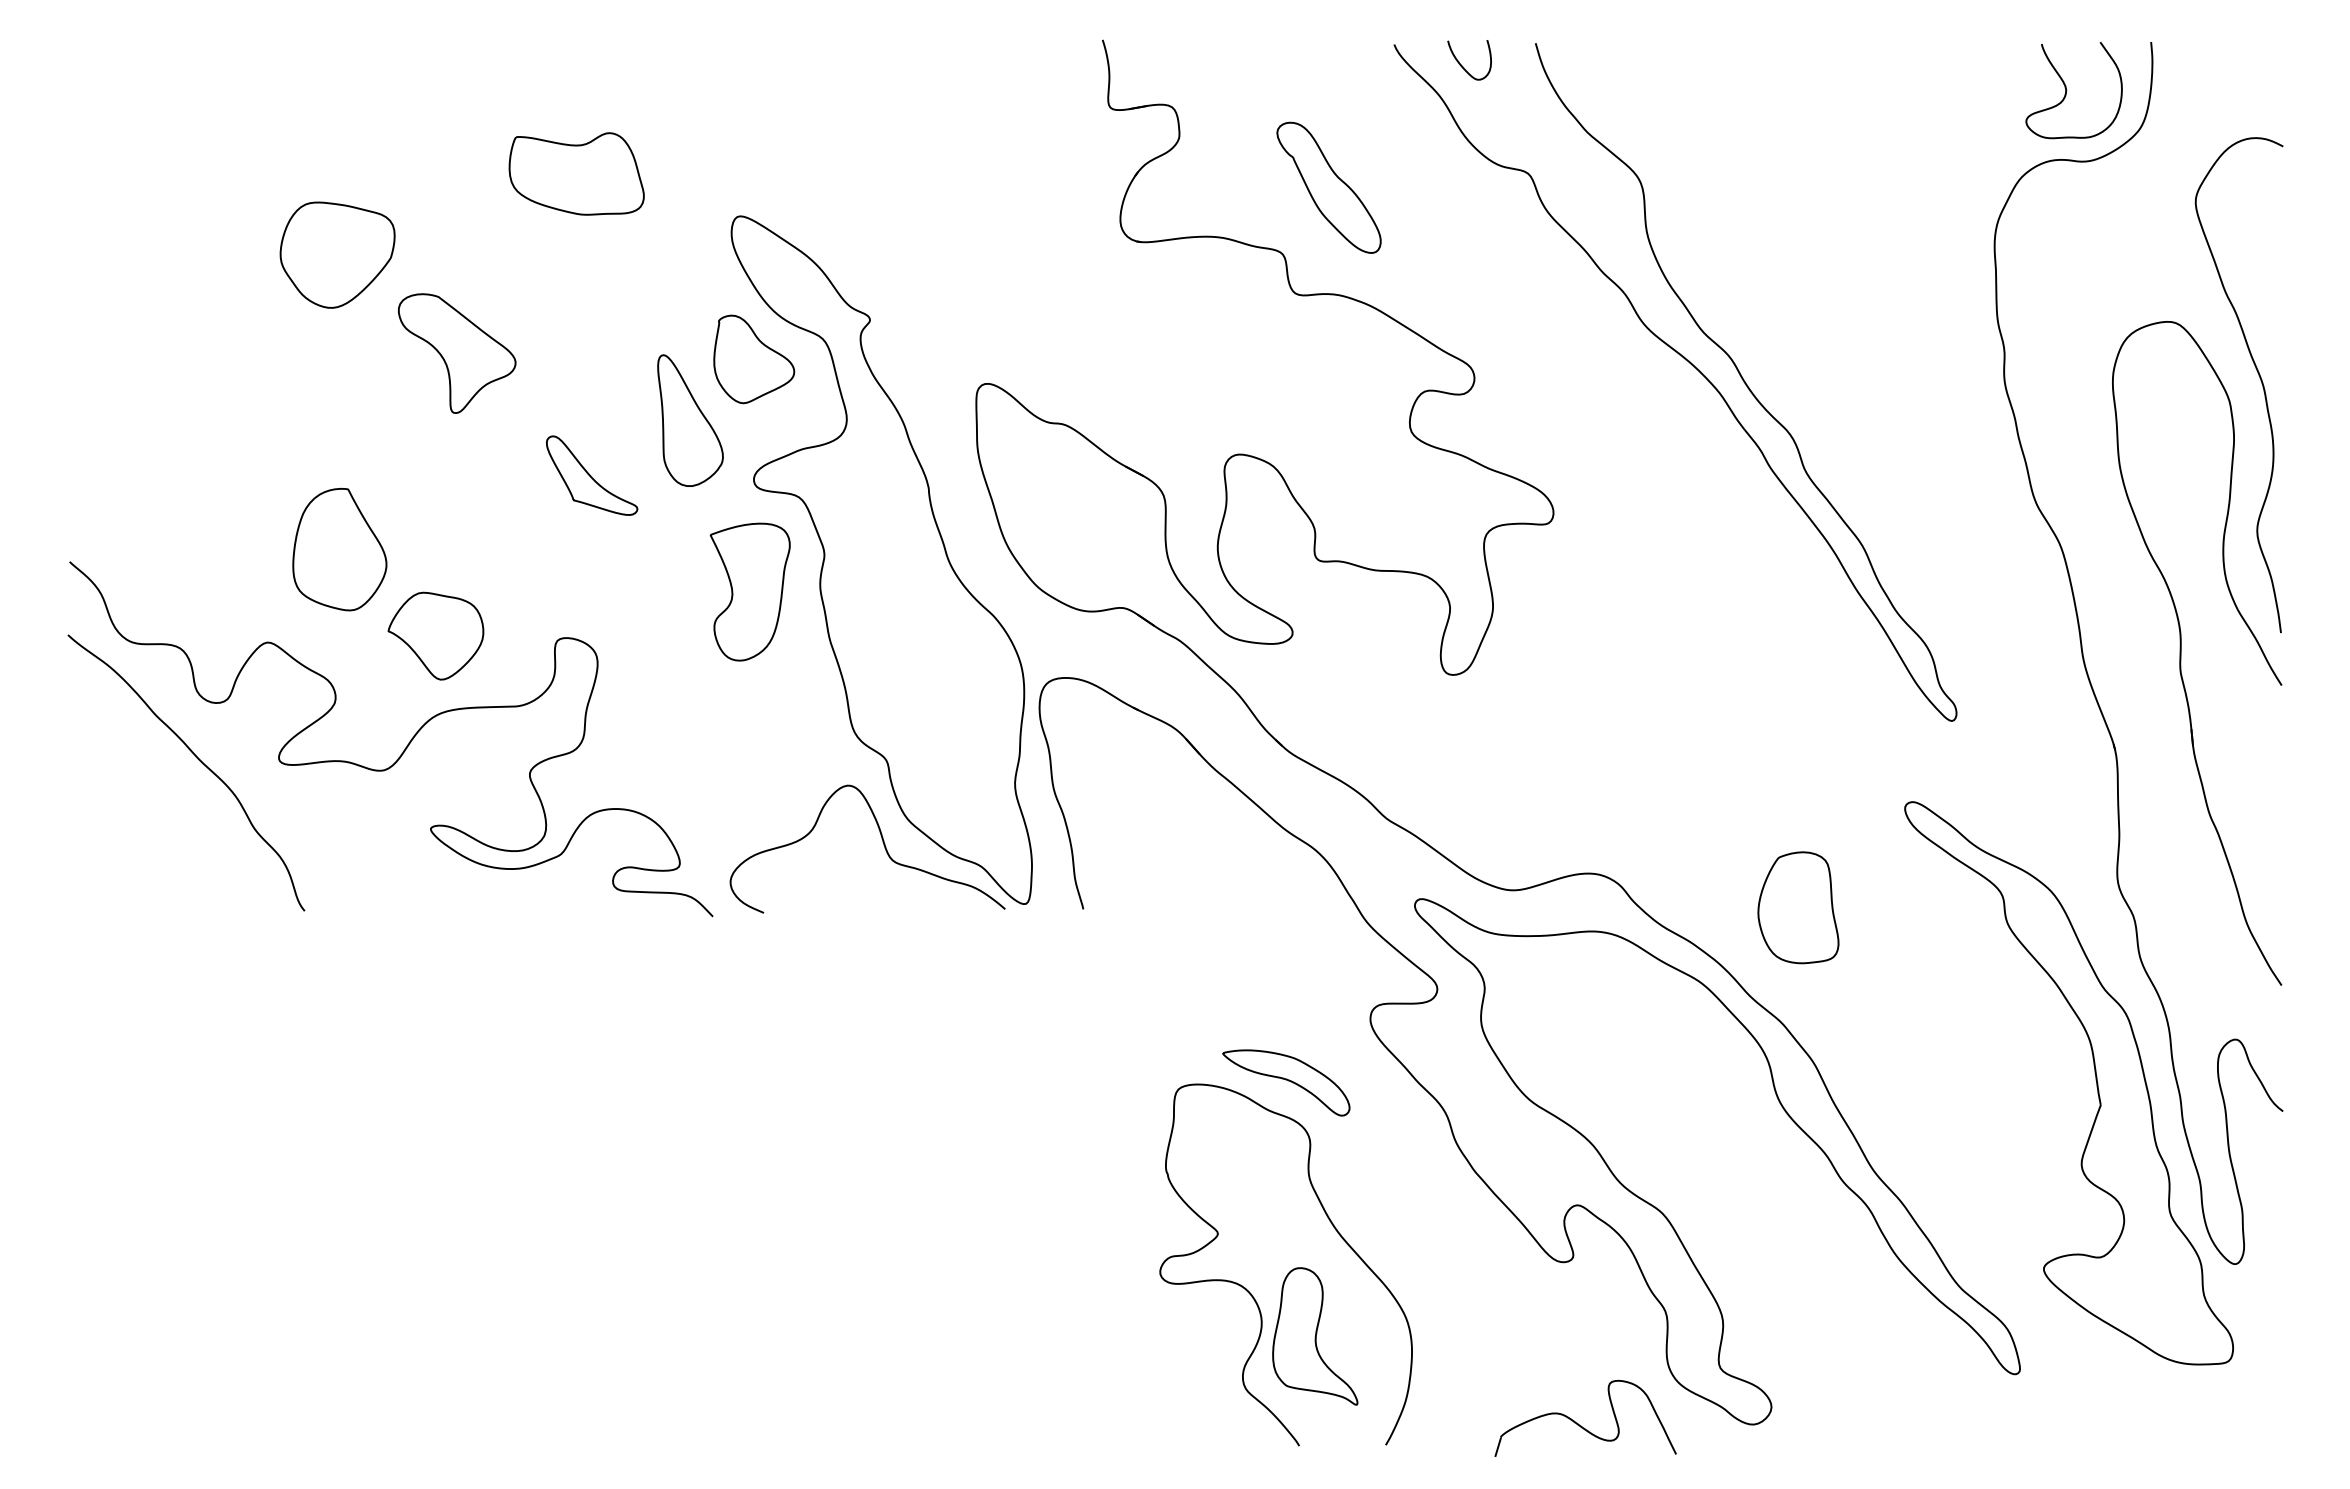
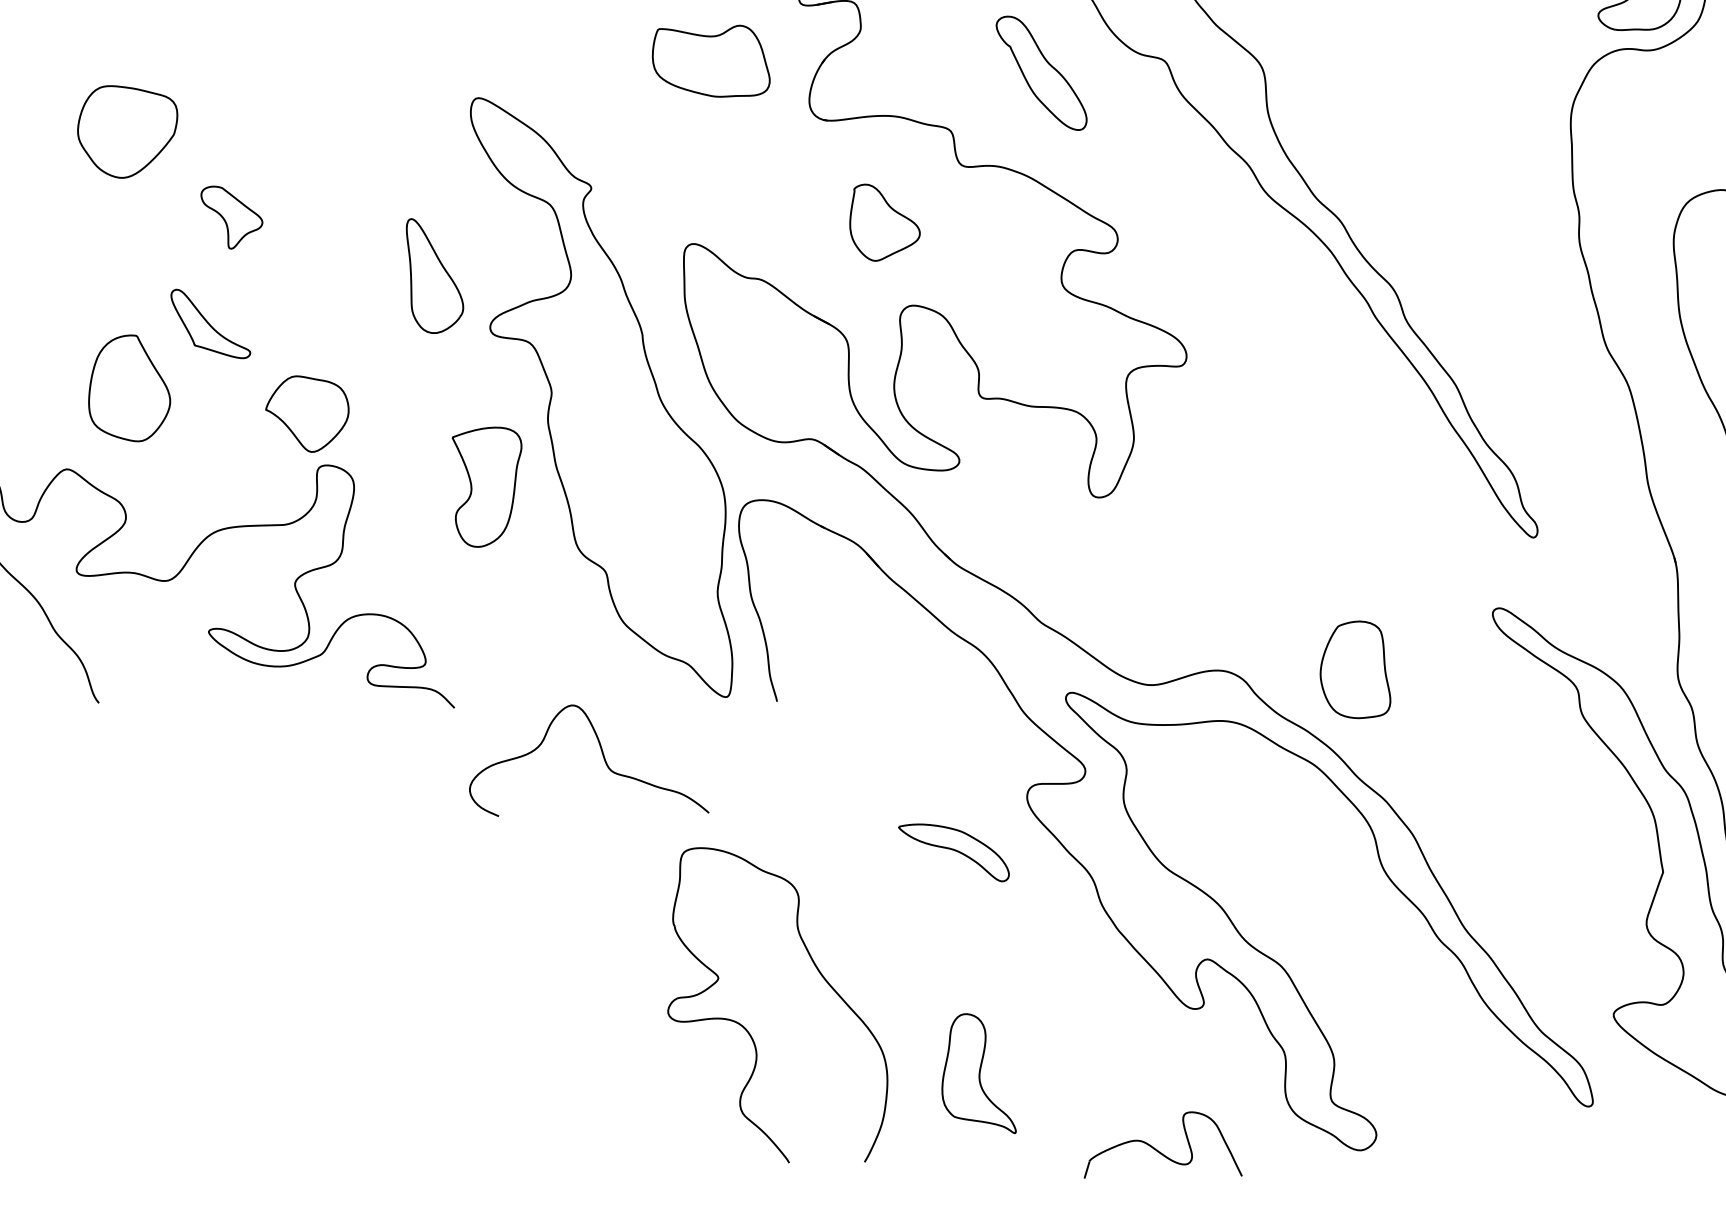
part: (576, 173) -> (711, 60), moved
part: (1328, 187) -> (1041, 73), moved
part: (457, 353) -> (232, 217), size x0.6
part: (754, 359) -> (885, 222), moved
part: (592, 475) -> (211, 323), moved
part: (749, 591) -> (486, 486), moved
part: (435, 635) -> (306, 413), moved
curve: (882, 842) -> (602, 754), moved
part: (1798, 907) -> (1355, 669), moved
part: (1252, 1294) -> (748, 1031), moved
part: (1581, 1425) -> (1159, 1151), moved

